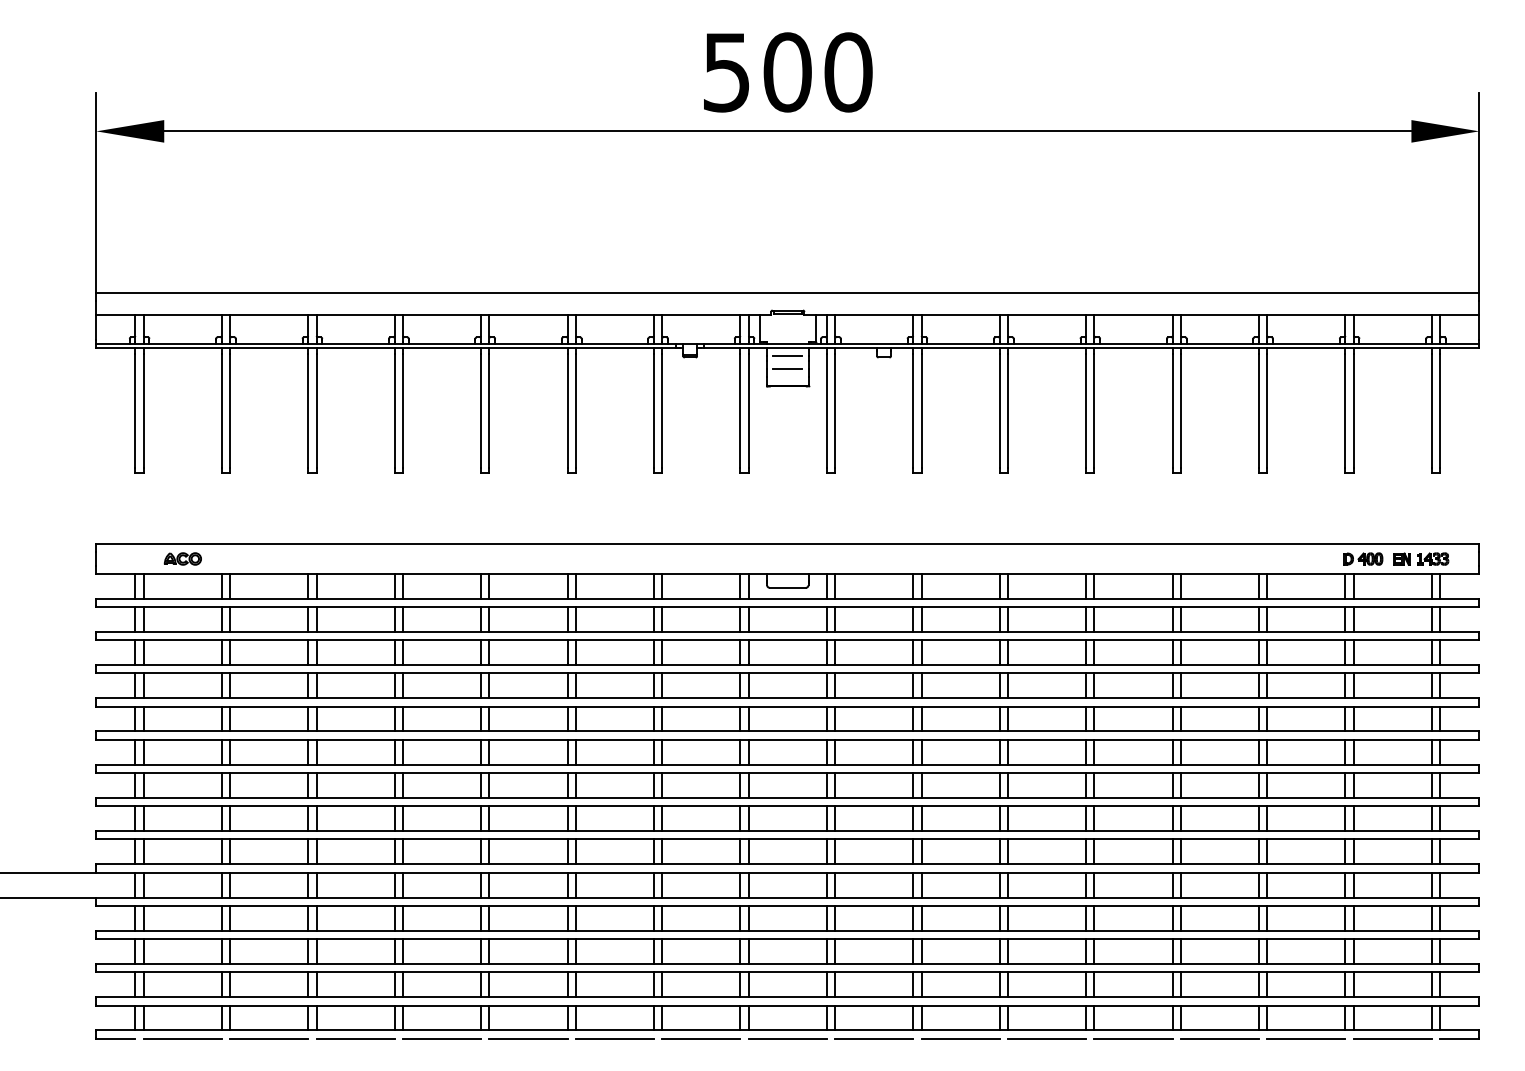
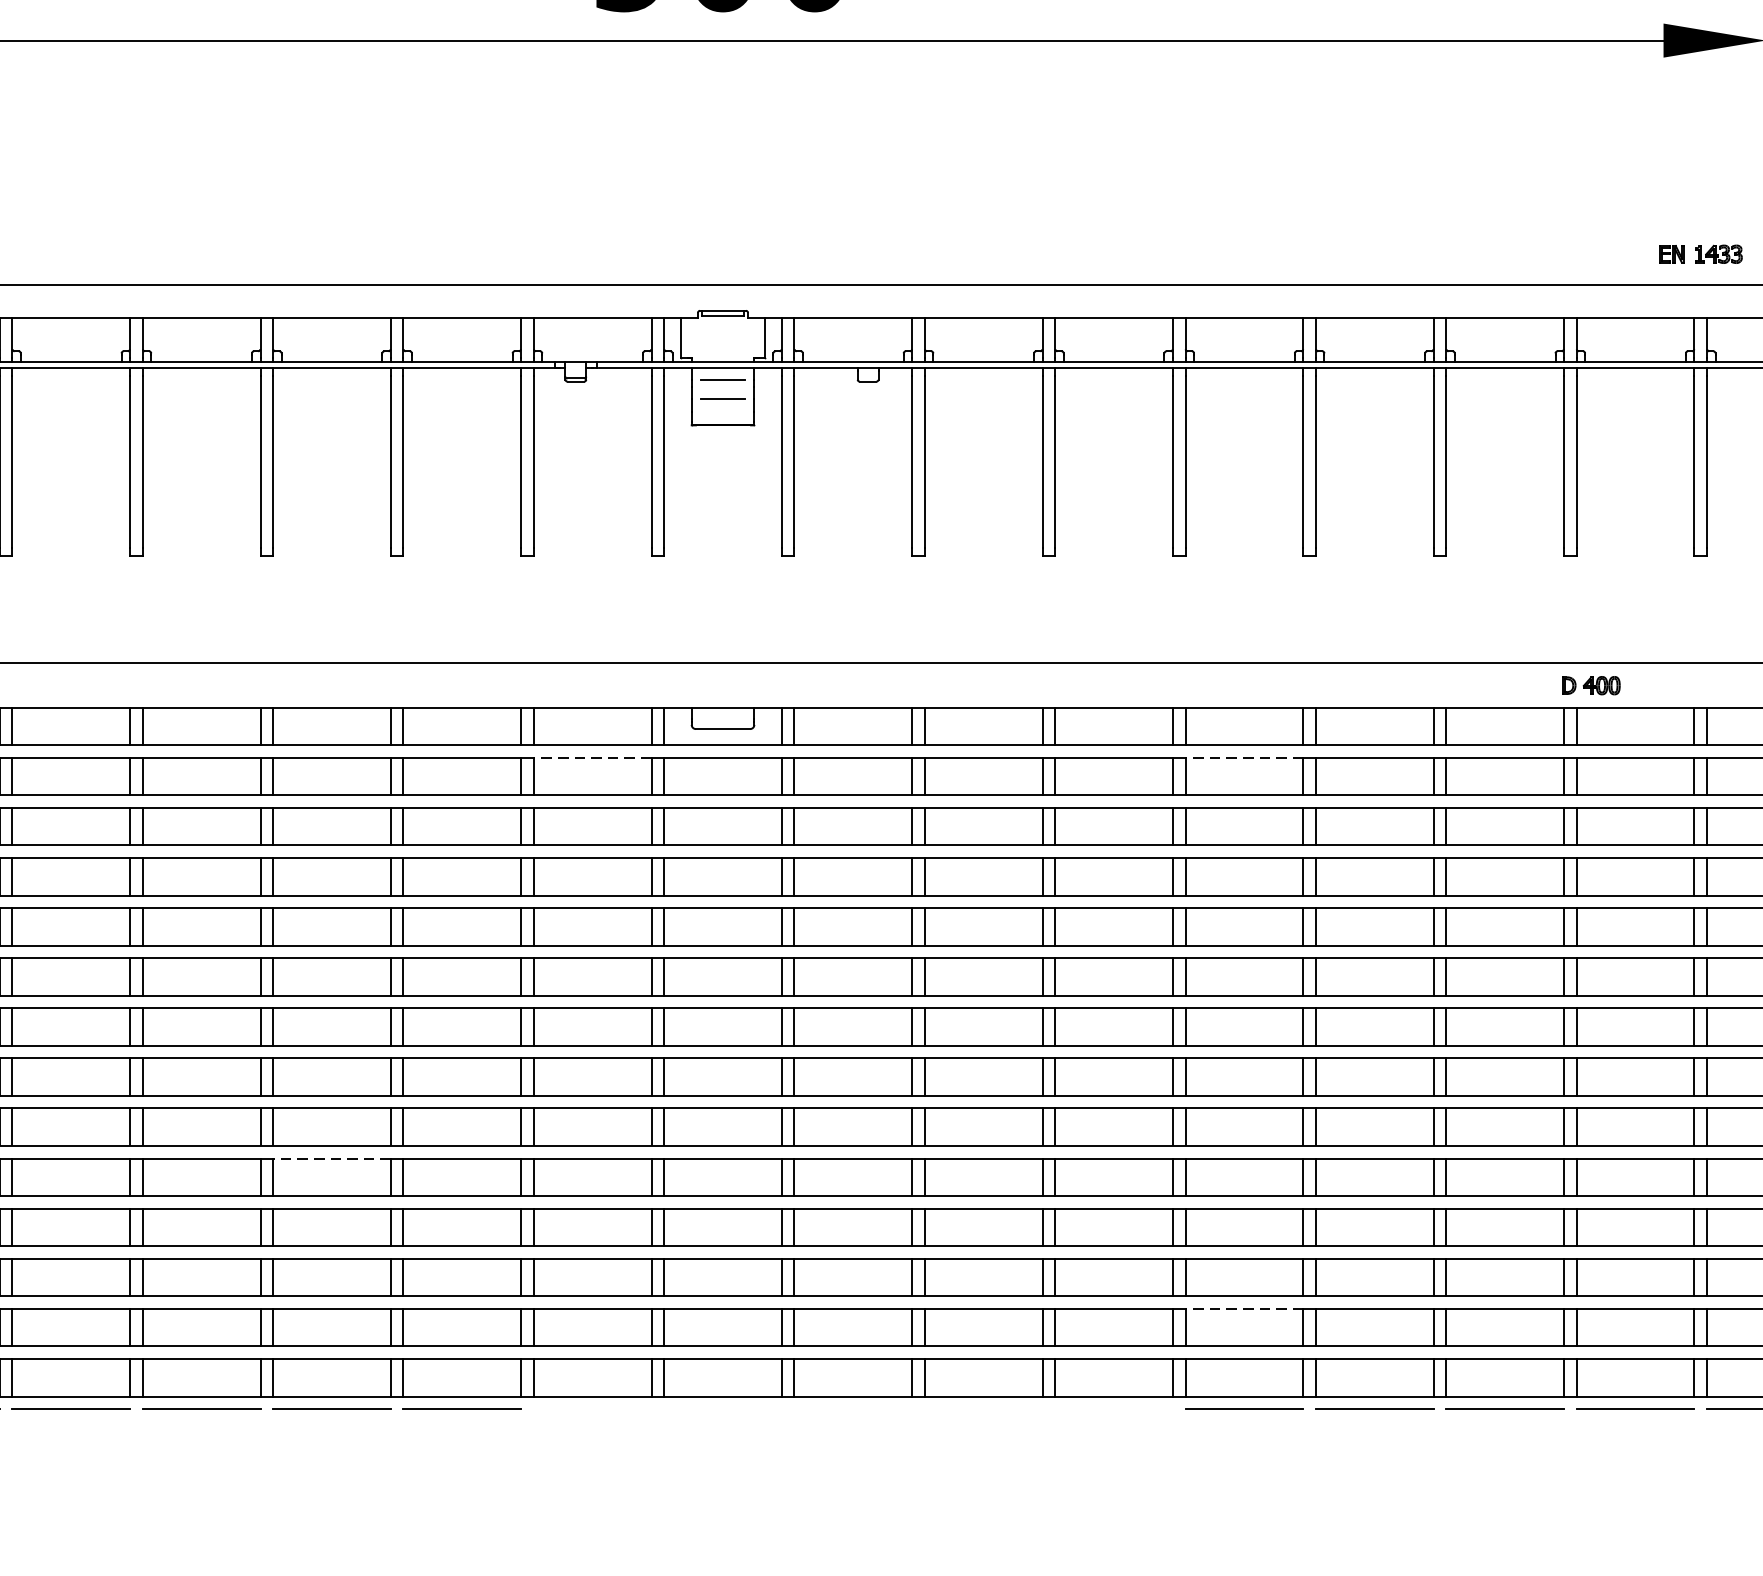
part: (1421, 558) -> (1701, 253), moved
line: (700, 606) -> (591, 757), solid -> dashed
line: (1133, 606) -> (1244, 757), solid -> dashed
line: (528, 872) -> (331, 1158), solid -> dashed
line: (1133, 972) -> (1244, 1309), solid -> dashed
line: (701, 1038) -> (592, 1408), removed
line: (787, 1038) -> (722, 1408), removed
line: (874, 1038) -> (853, 1408), removed
line: (960, 1038) -> (983, 1408), removed
line: (1047, 1038) -> (1114, 1408), removed

